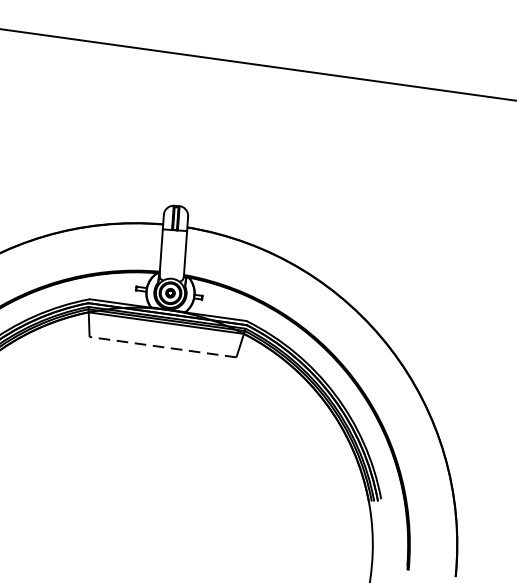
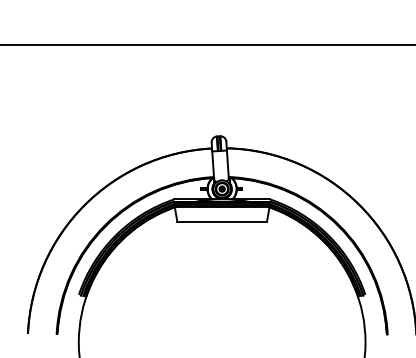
line: (163, 346) -> (222, 221), dashed -> solid

